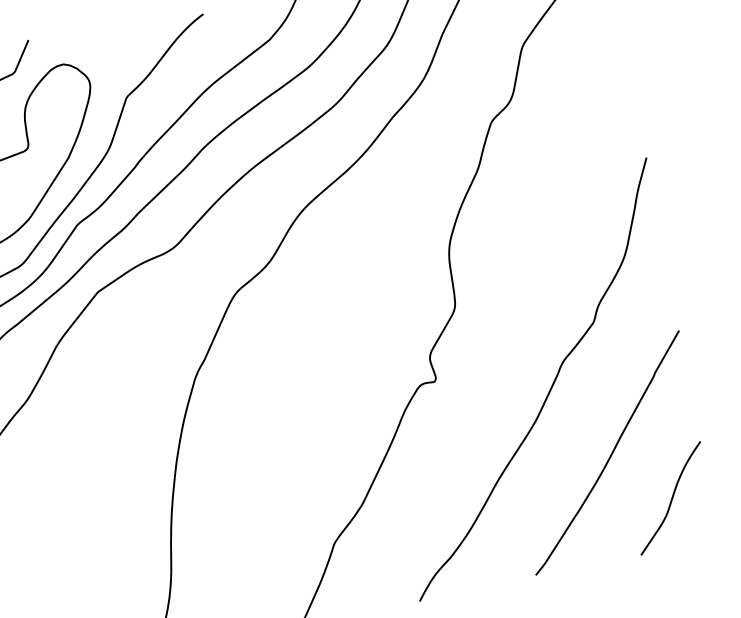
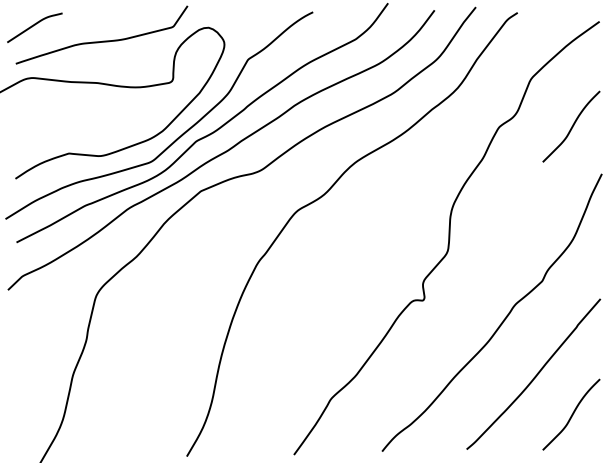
curve: (591, 100) -> (571, 126), added

